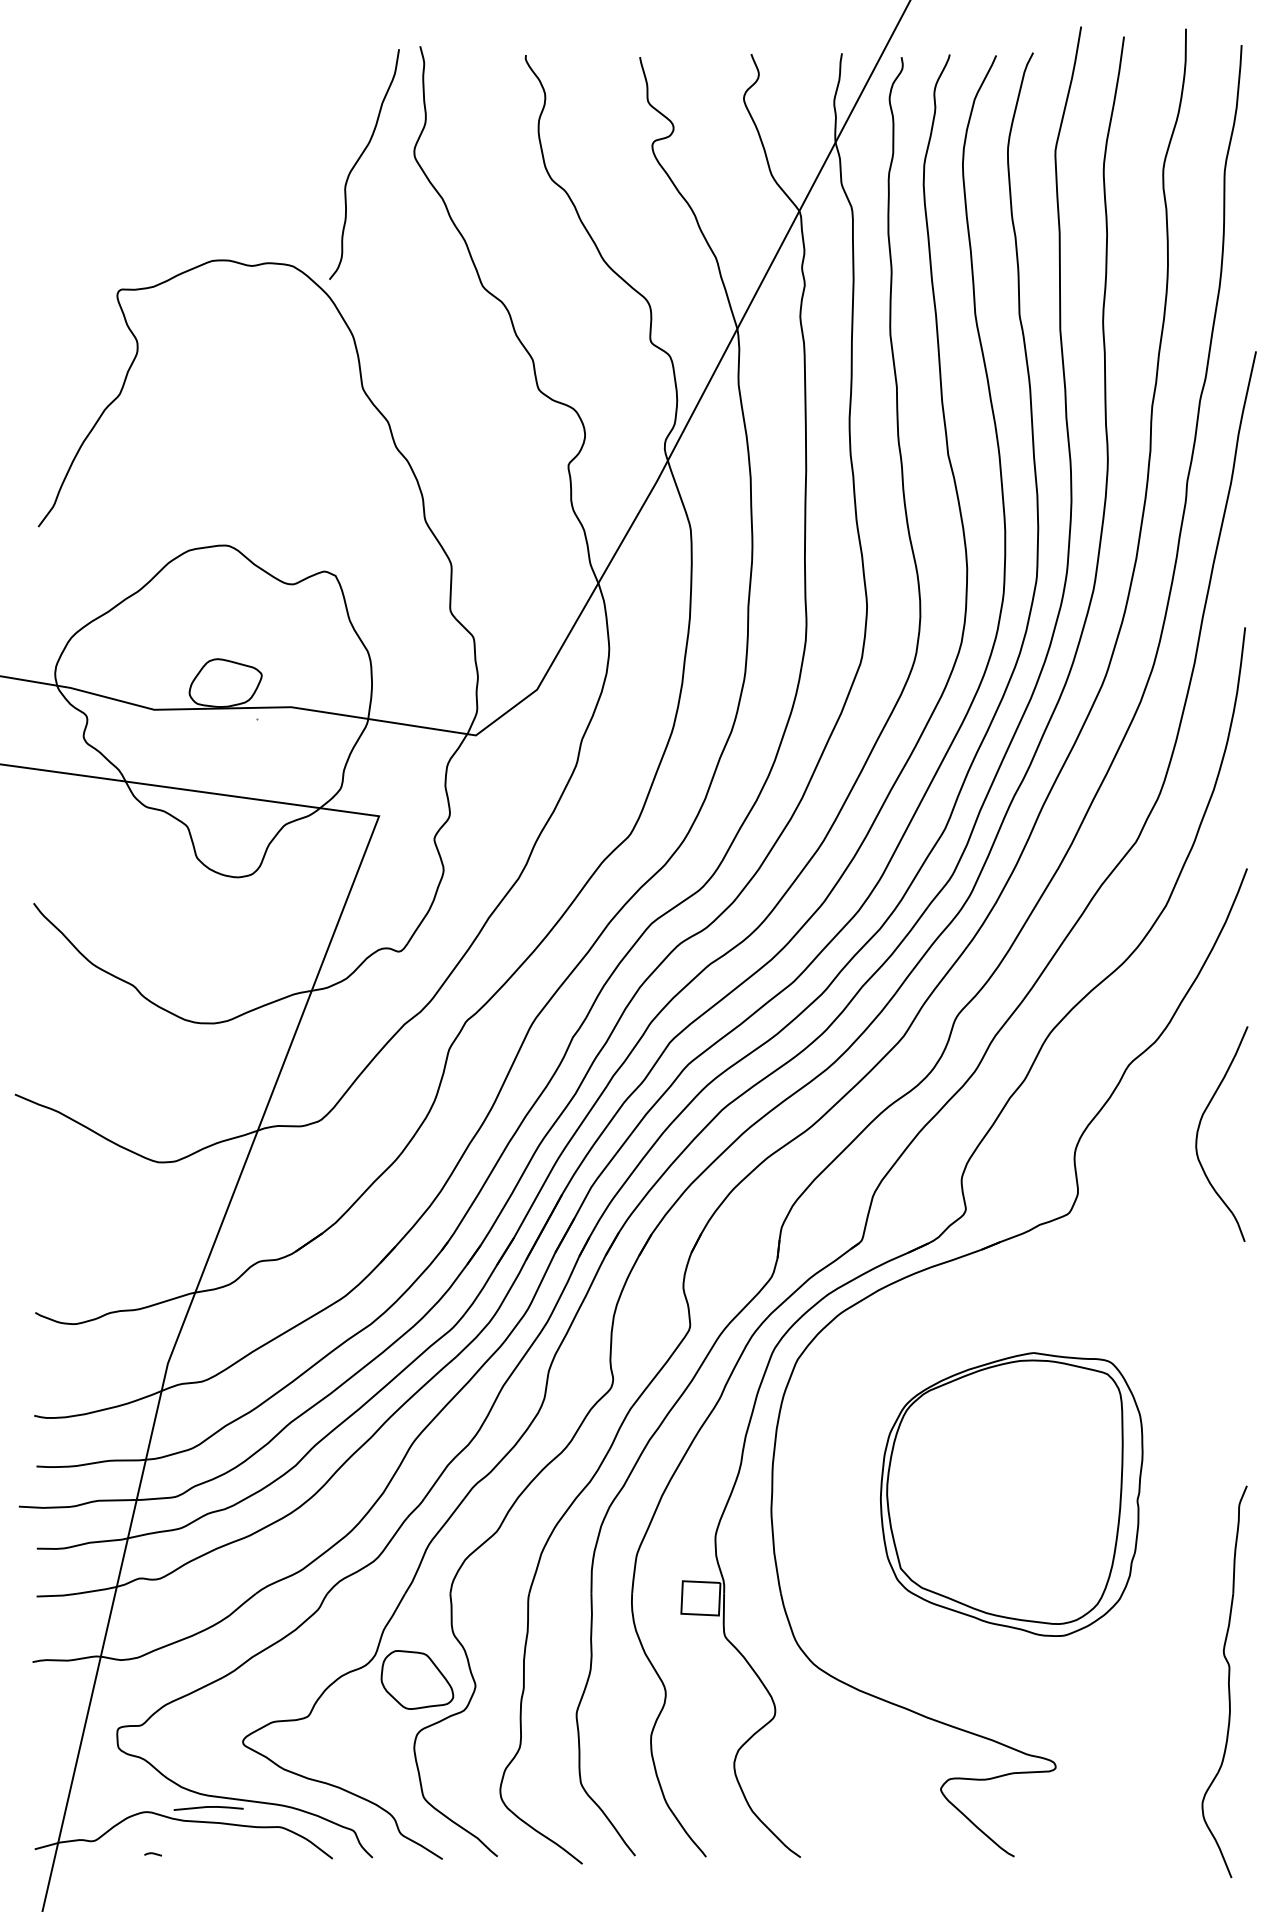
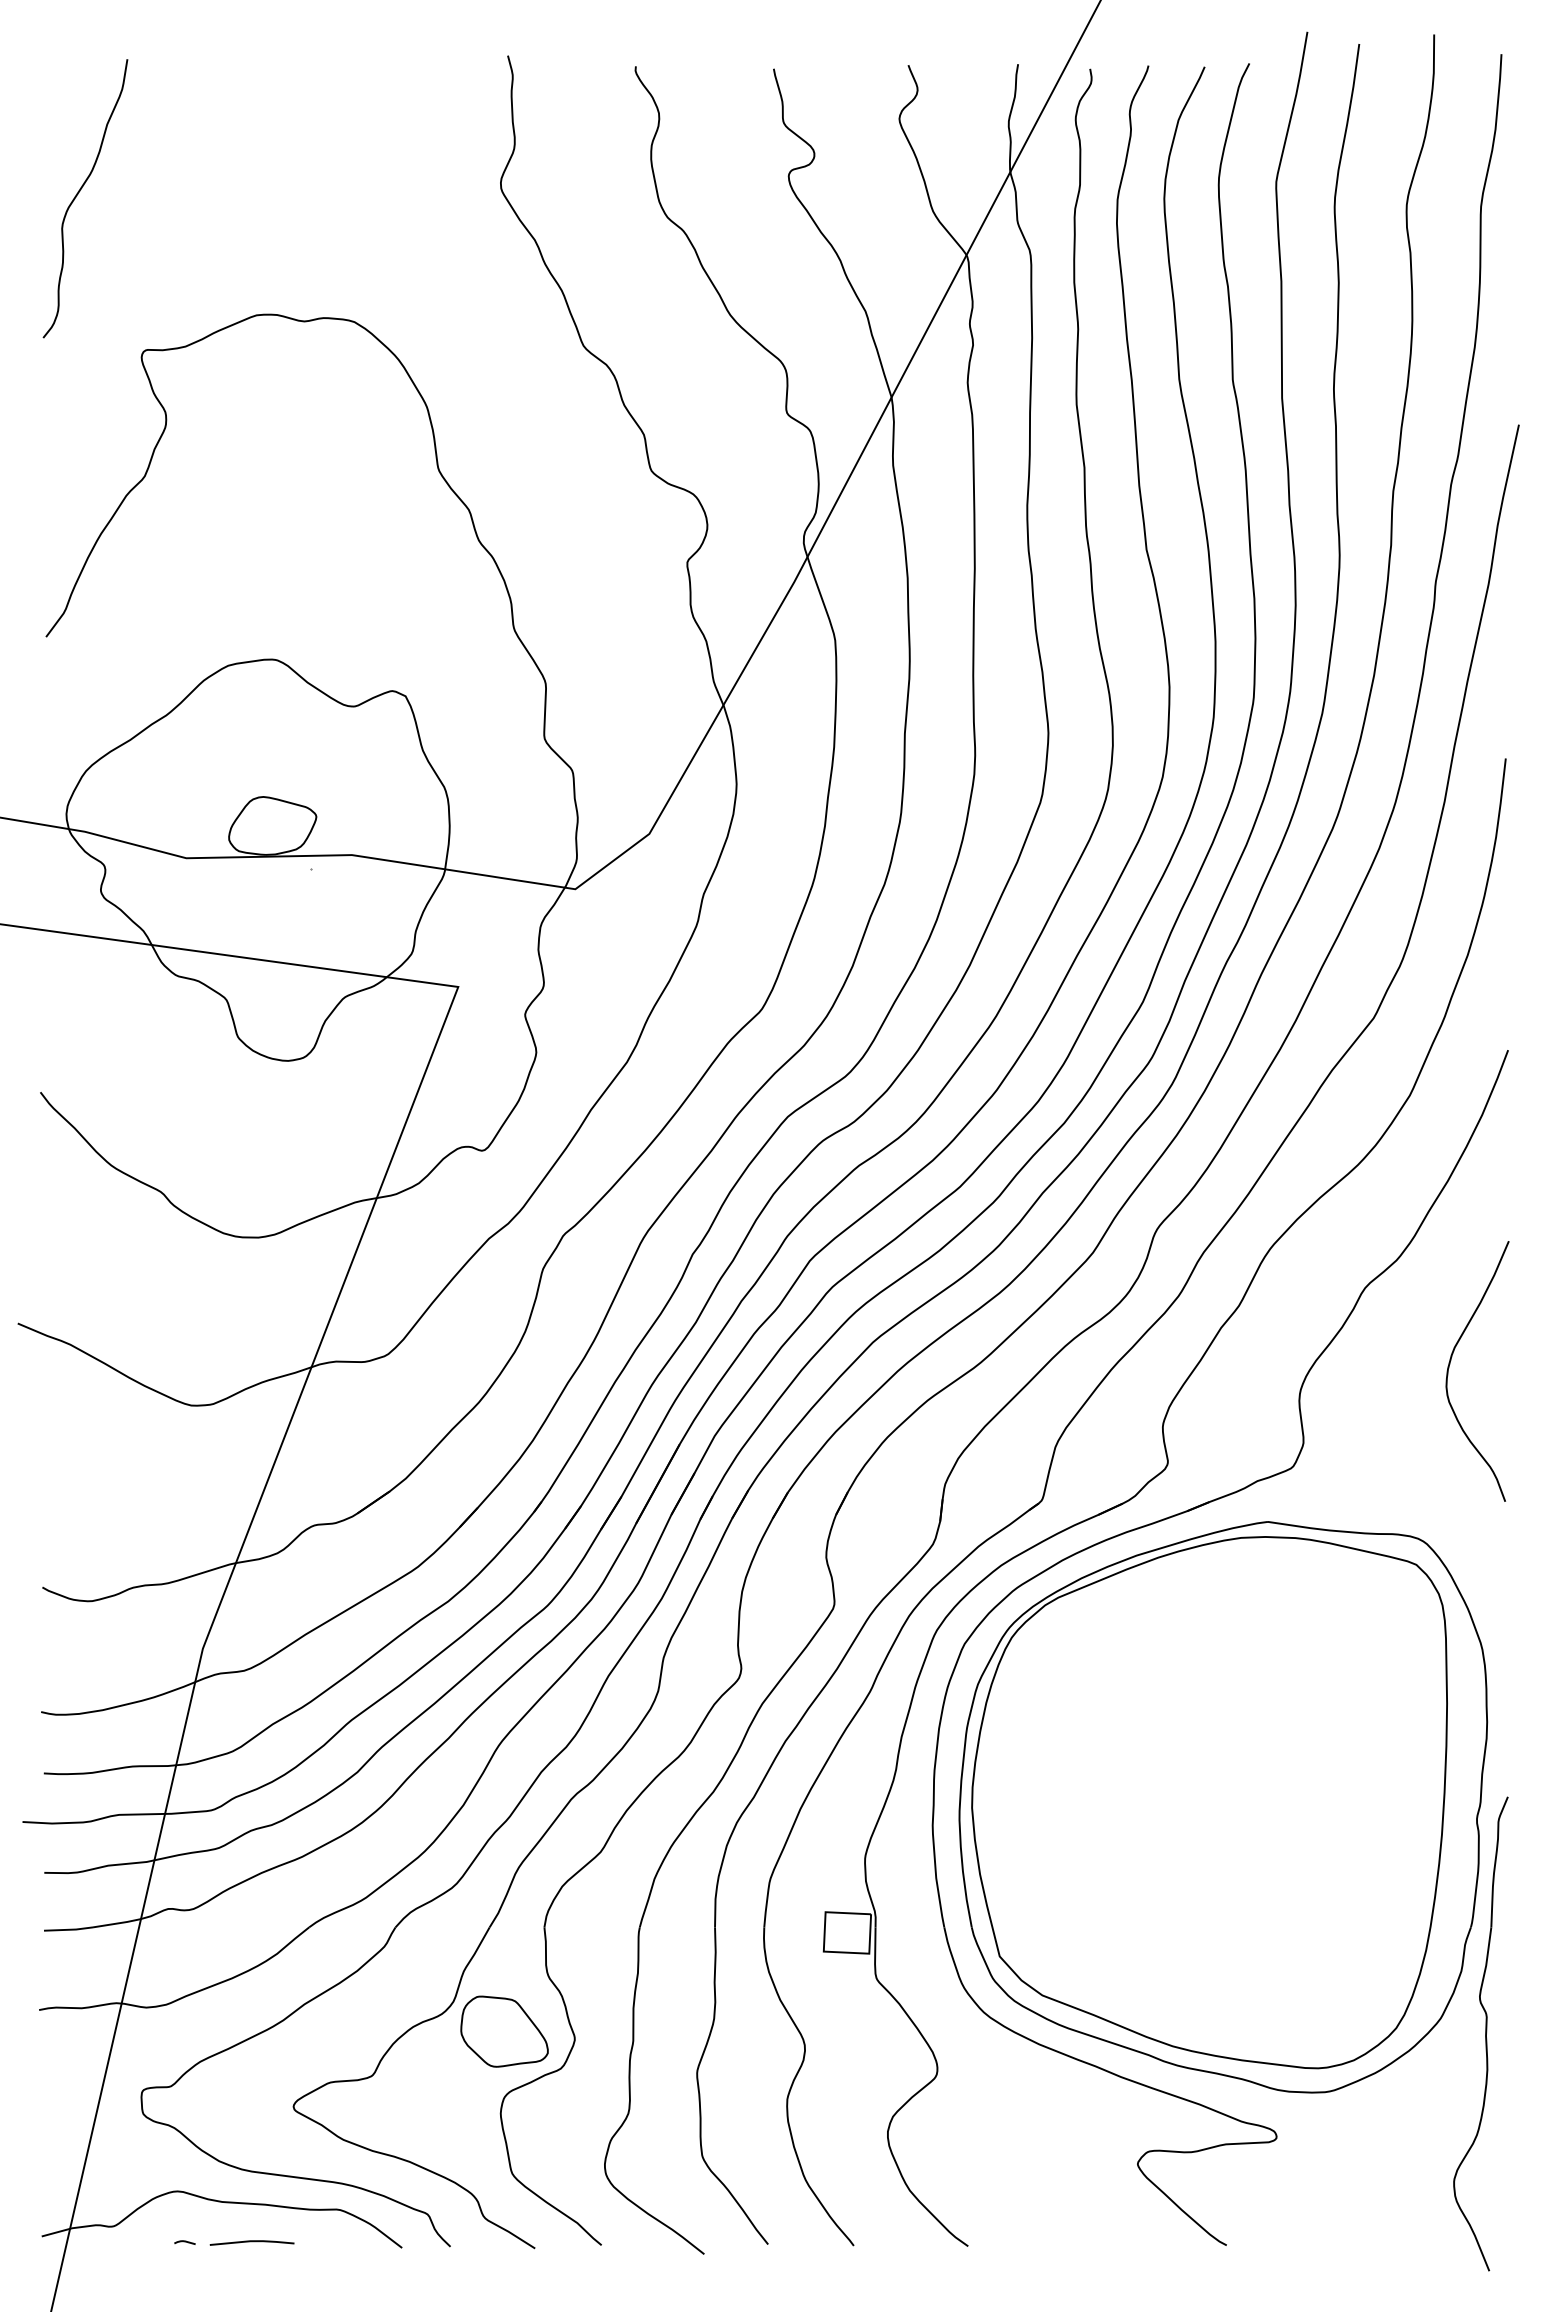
curve: (358, 161) -> (78, 194), moved
part: (1011, 1494) -> (1223, 1807), size x1.67
line: (208, 1808) -> (251, 2242), moved

